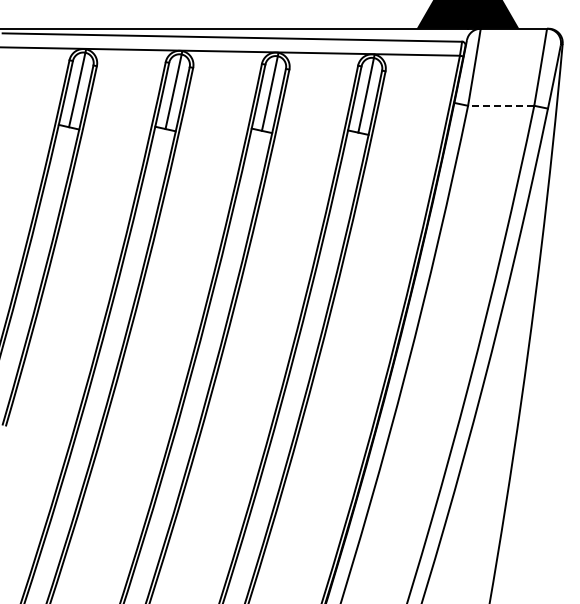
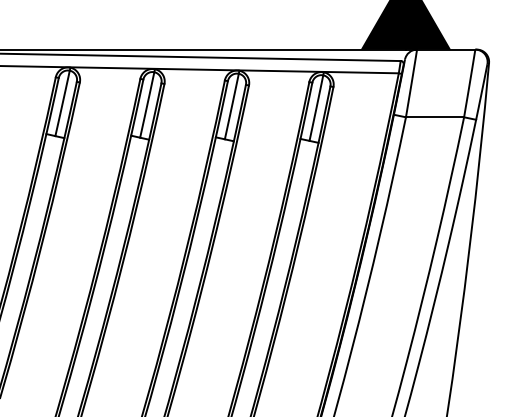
line: (500, 105) -> (434, 117), dashed -> solid

